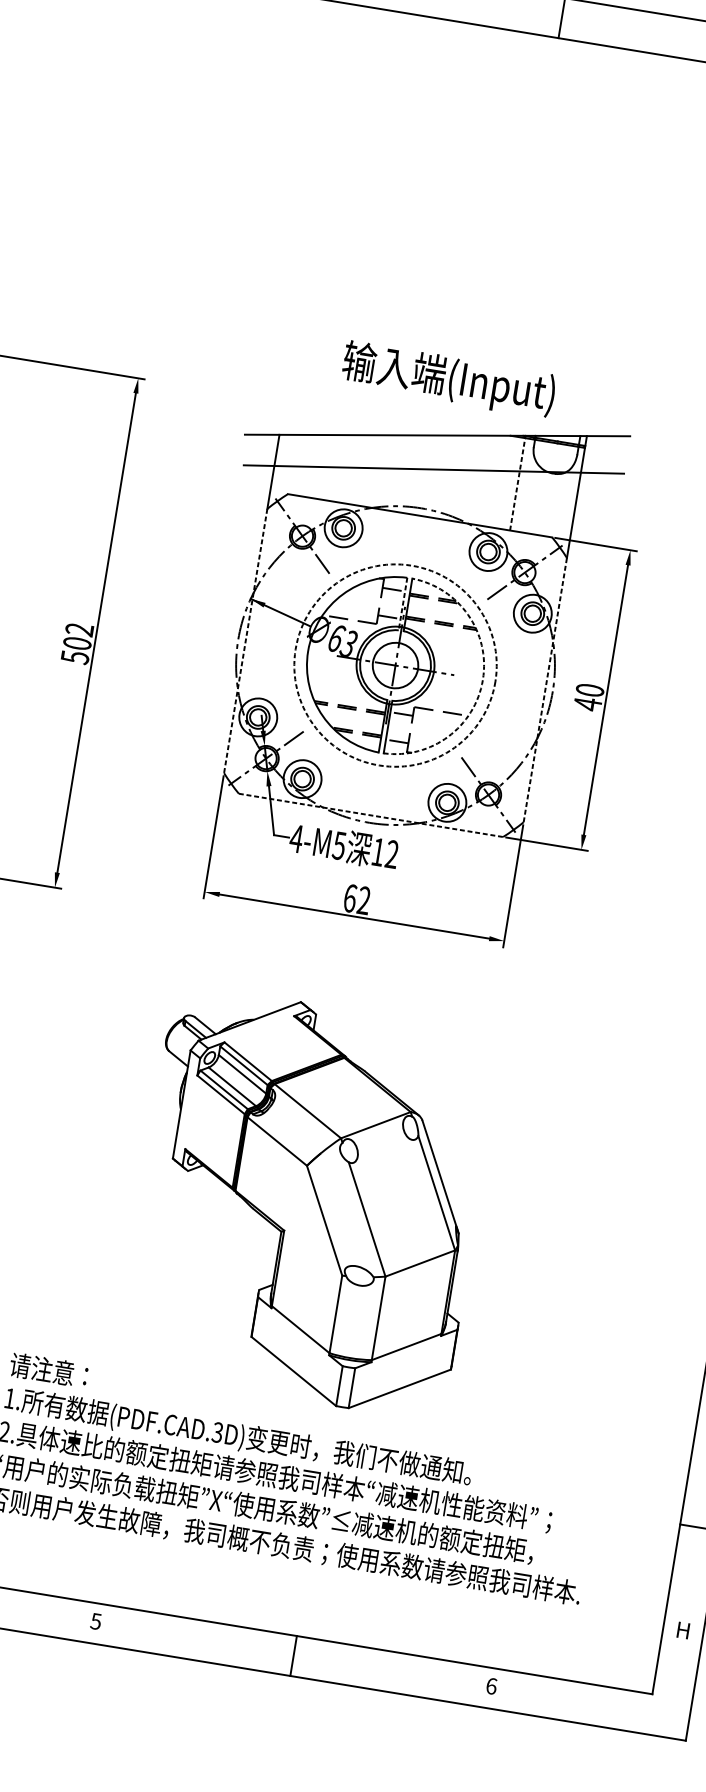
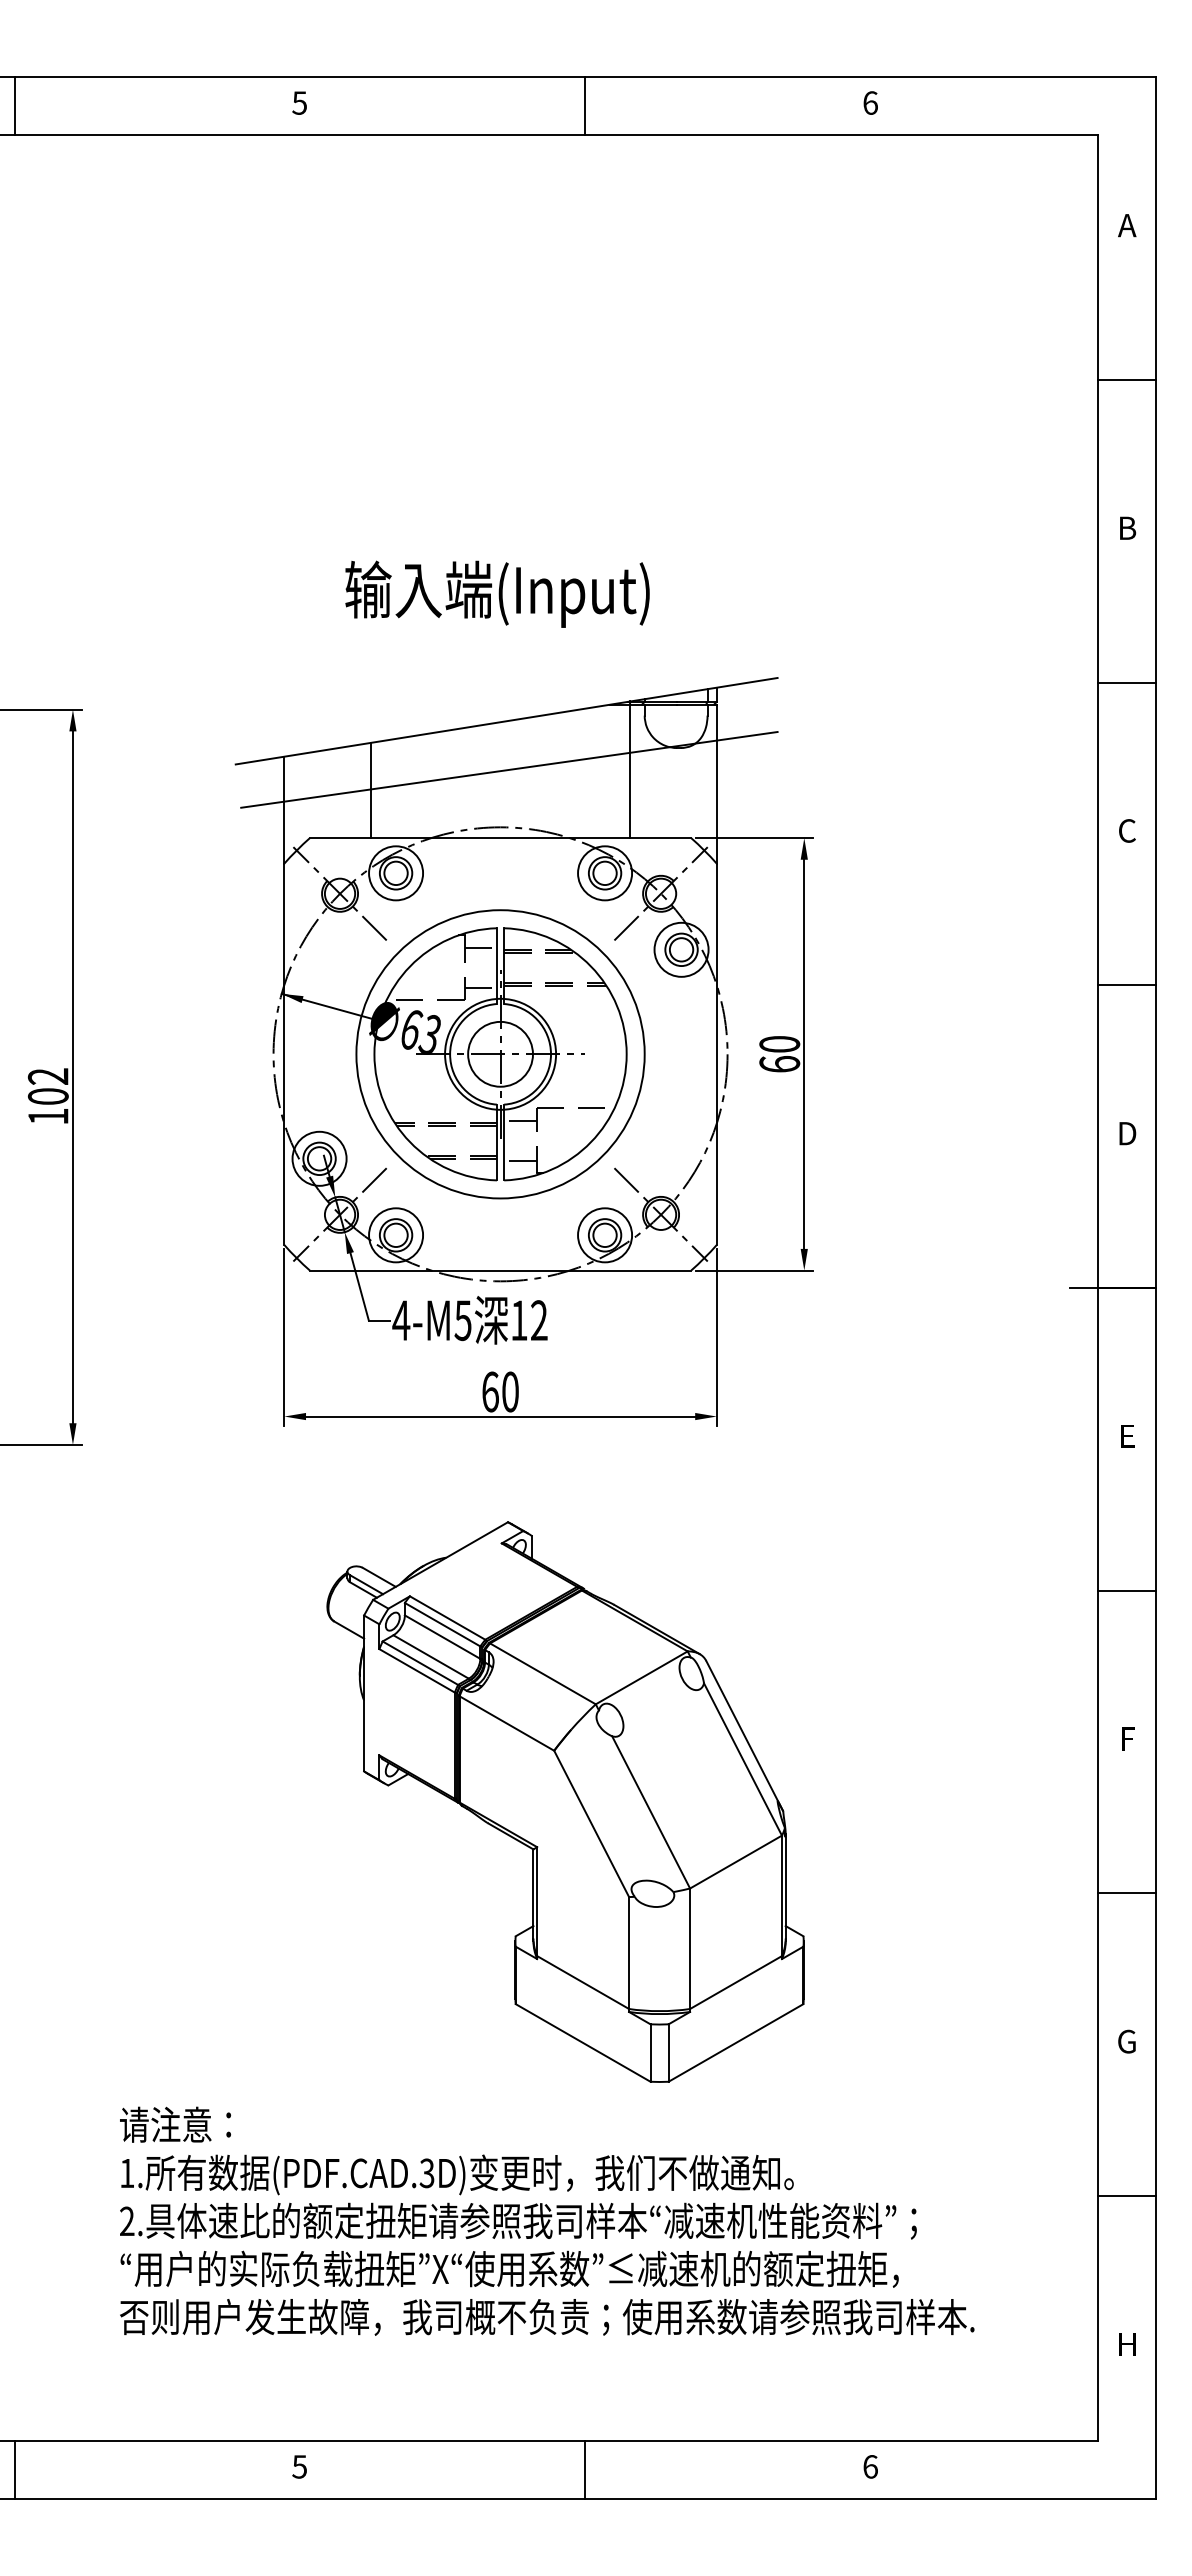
text: (448, 379) -> (497, 593), moved
line: (335, 468) -> (370, 790), added
line: (517, 484) -> (630, 771), dashed -> solid
line: (402, 604) -> (496, 966), dashed -> solid
line: (245, 641) -> (284, 1054), dashed -> solid
text: (75, 657) -> (48, 1116), 502 -> 102
circle: (395, 665) -> (500, 1054), dashed -> solid
arc: (482, 679) -> (626, 1054), dashed -> solid
line: (545, 690) -> (716, 1054), dashed -> solid
text: (587, 704) -> (779, 1064), 40 -> 60
line: (370, 815) -> (500, 1270), dashed -> solid
text: (364, 900) -> (510, 1391), 62 -> 60
part: (309, 1202) -> (565, 1801), moved

